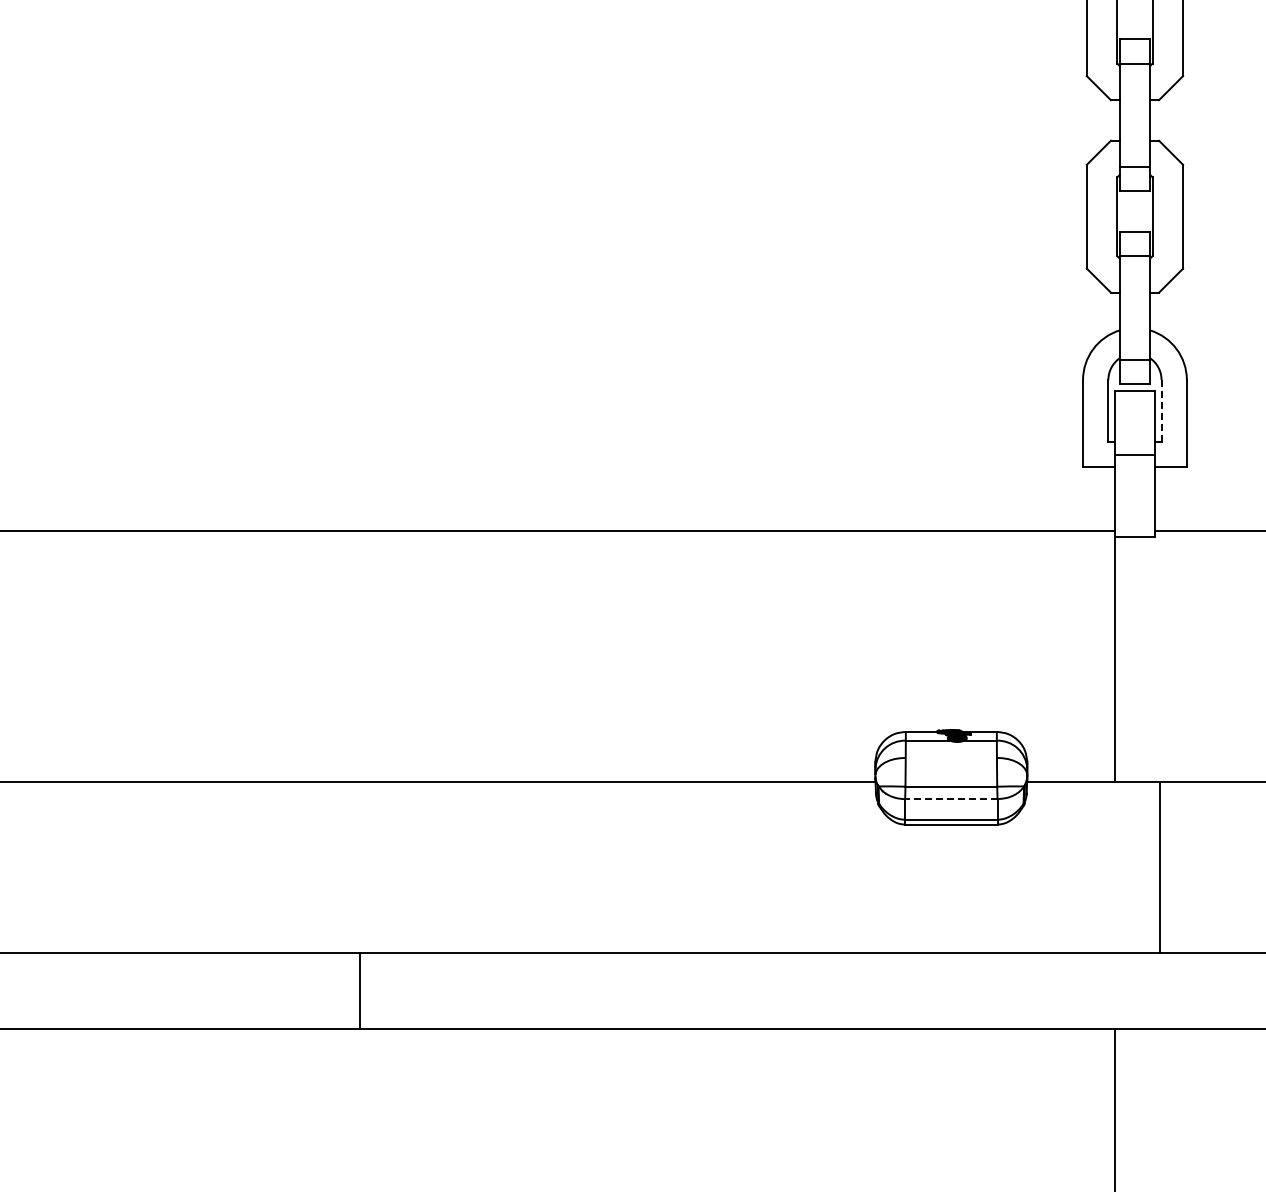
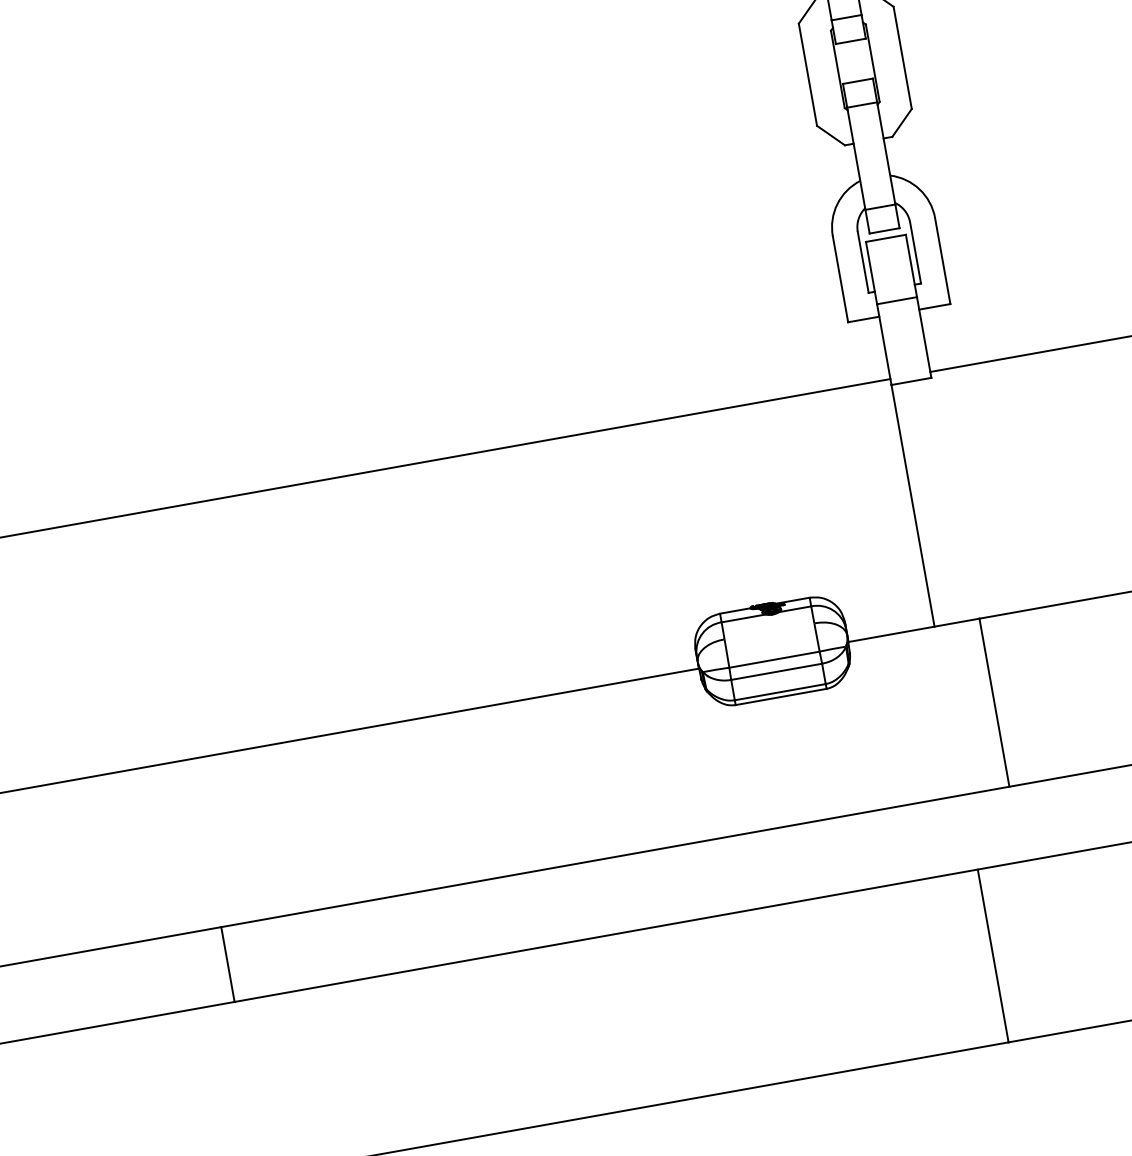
line: (1161, 410) -> (915, 252), dashed -> solid
line: (950, 799) -> (775, 672), dashed -> solid

